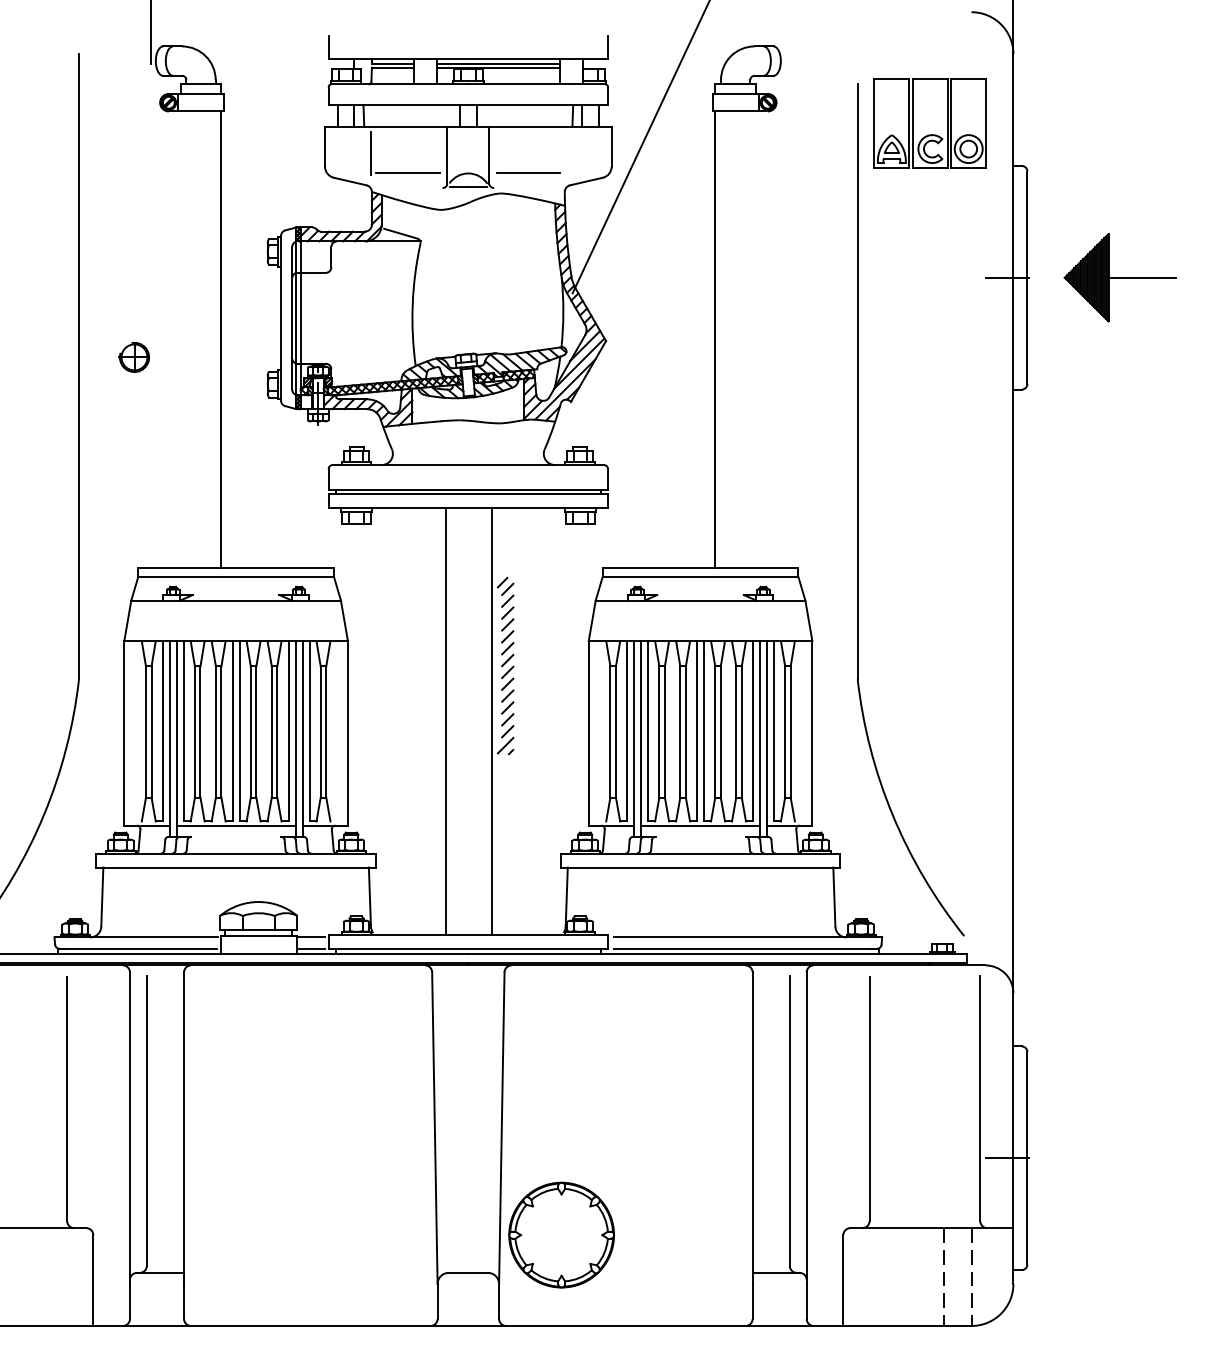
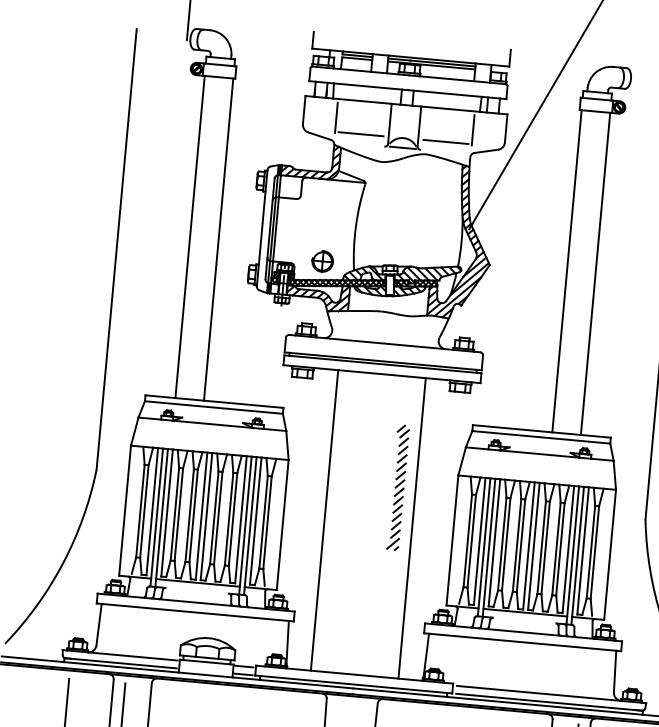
line: (565, 153) -> (473, 130), added
line: (180, 339) -> (189, 236), added
line: (755, 339) -> (595, 273), added
part: (133, 356) -> (322, 260), moved
line: (446, 721) -> (324, 520), moved
line: (492, 721) -> (412, 528), moved

